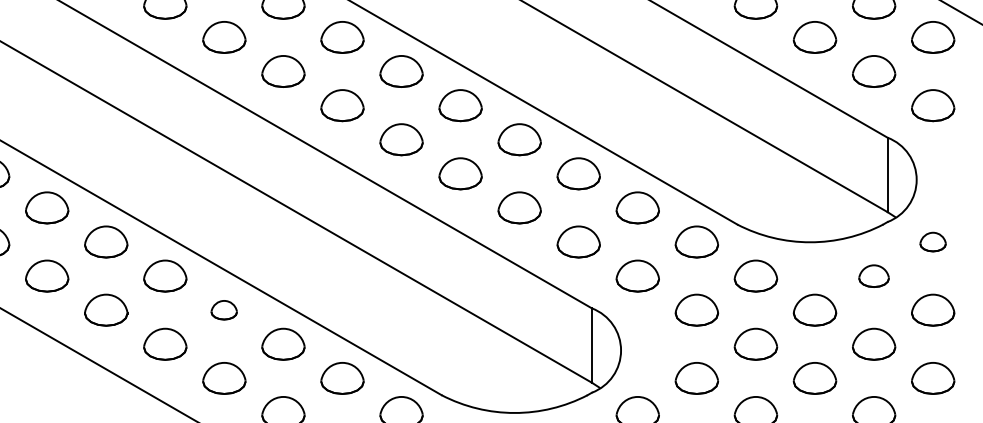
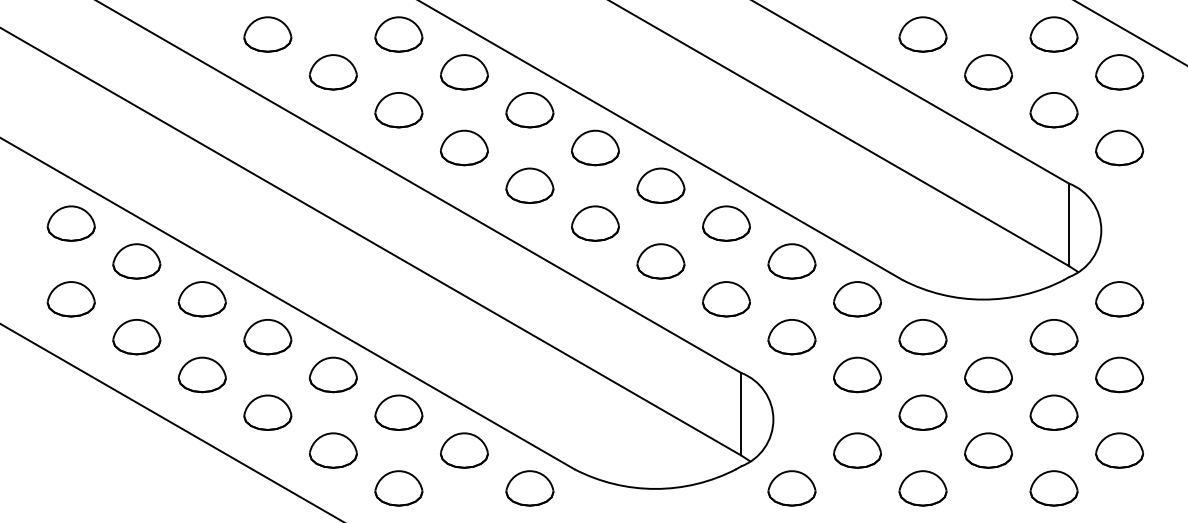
part: (933, 242) -> (1119, 299), size x1.67
part: (873, 276) -> (1053, 337), size x1.43
part: (223, 309) -> (332, 374), size x1.67

